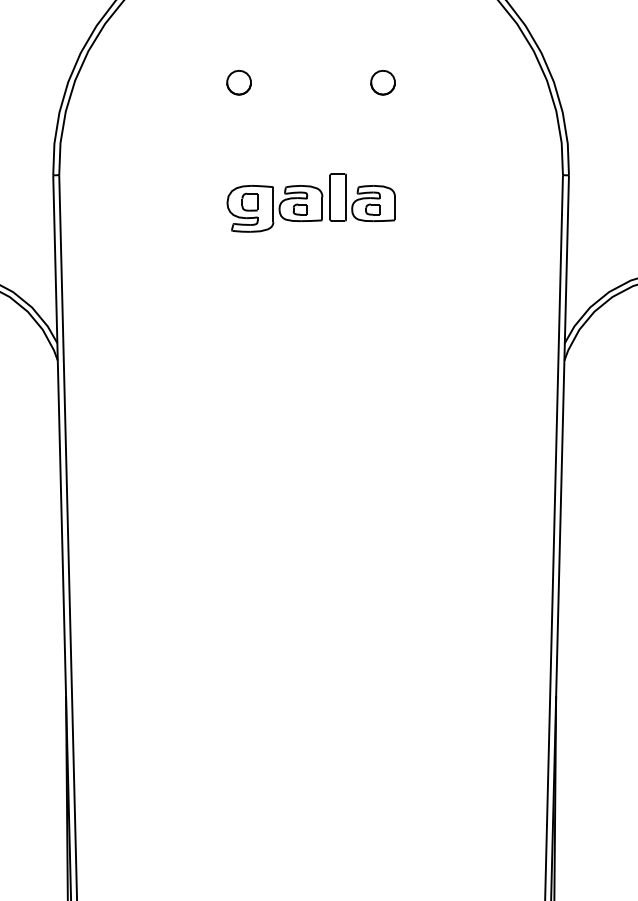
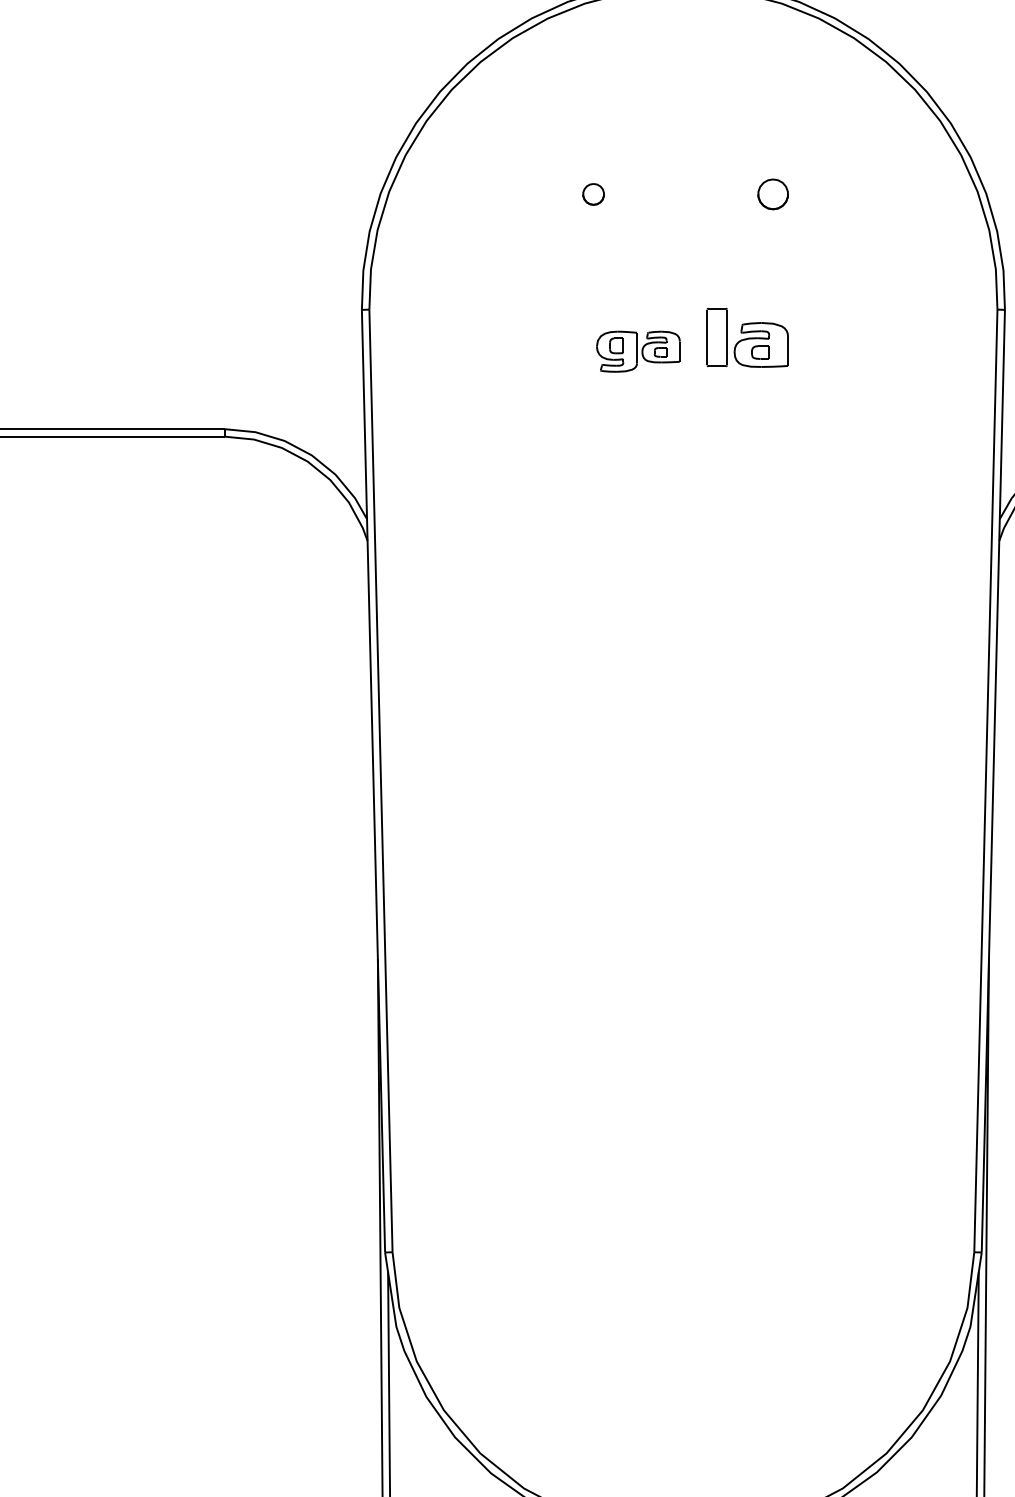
part: (238, 82) -> (593, 194), size x0.7
part: (275, 208) -> (638, 351), size x0.7

